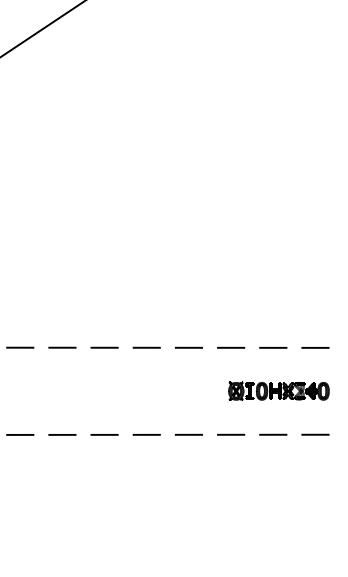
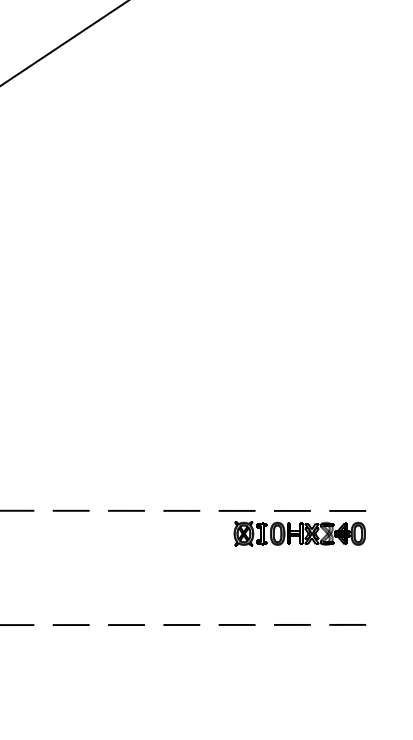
part: (278, 390) -> (299, 532), moved

